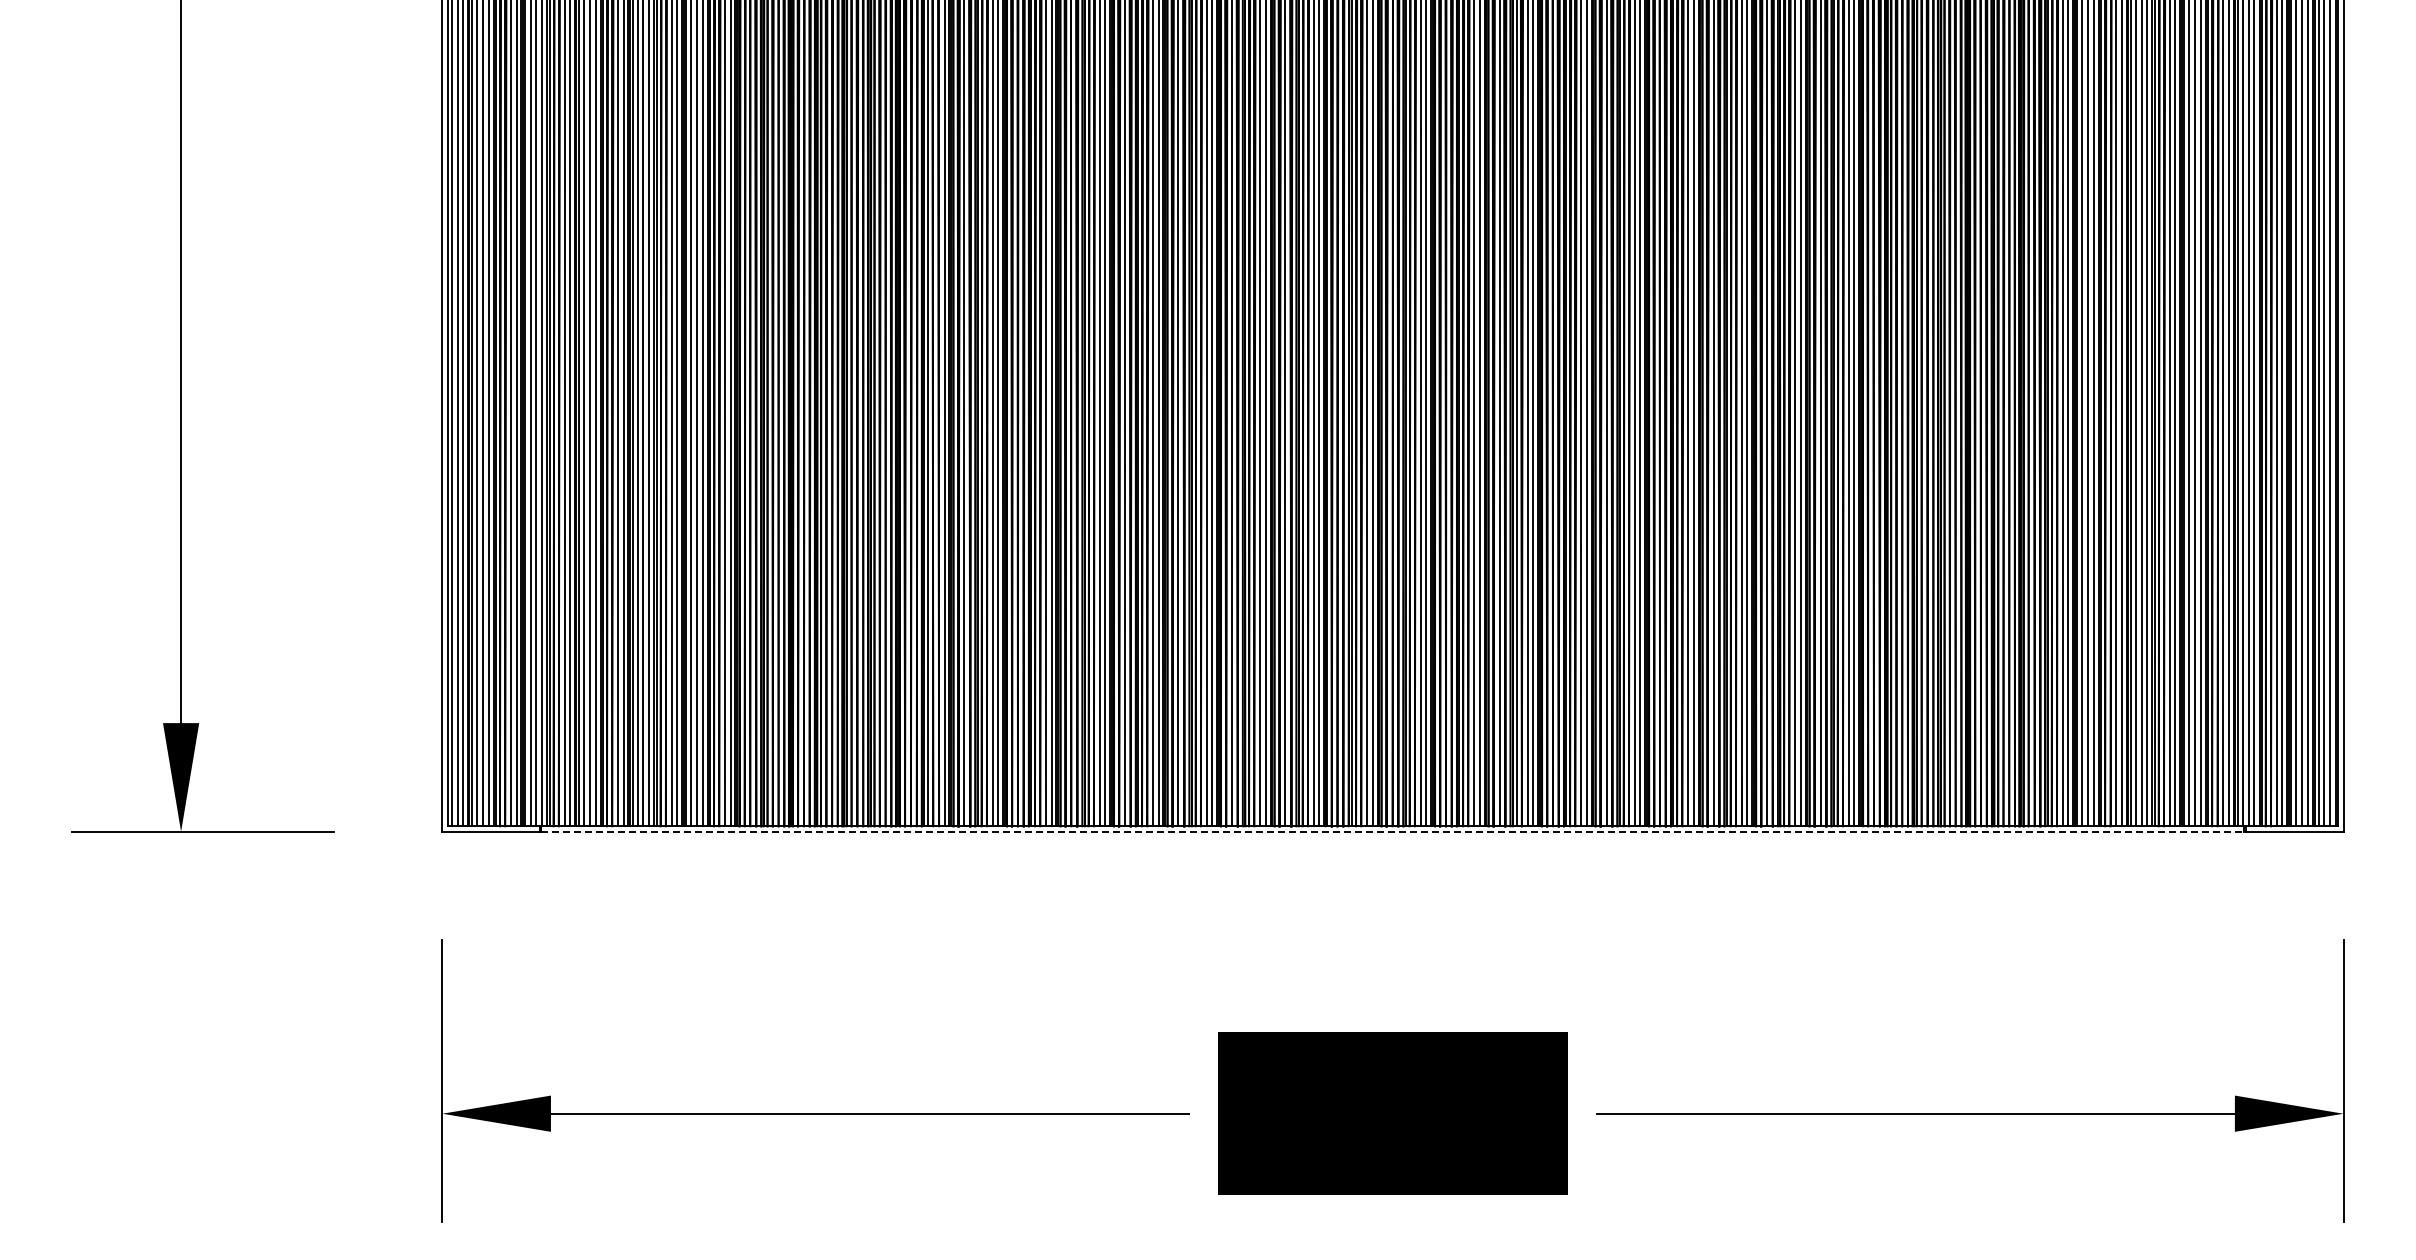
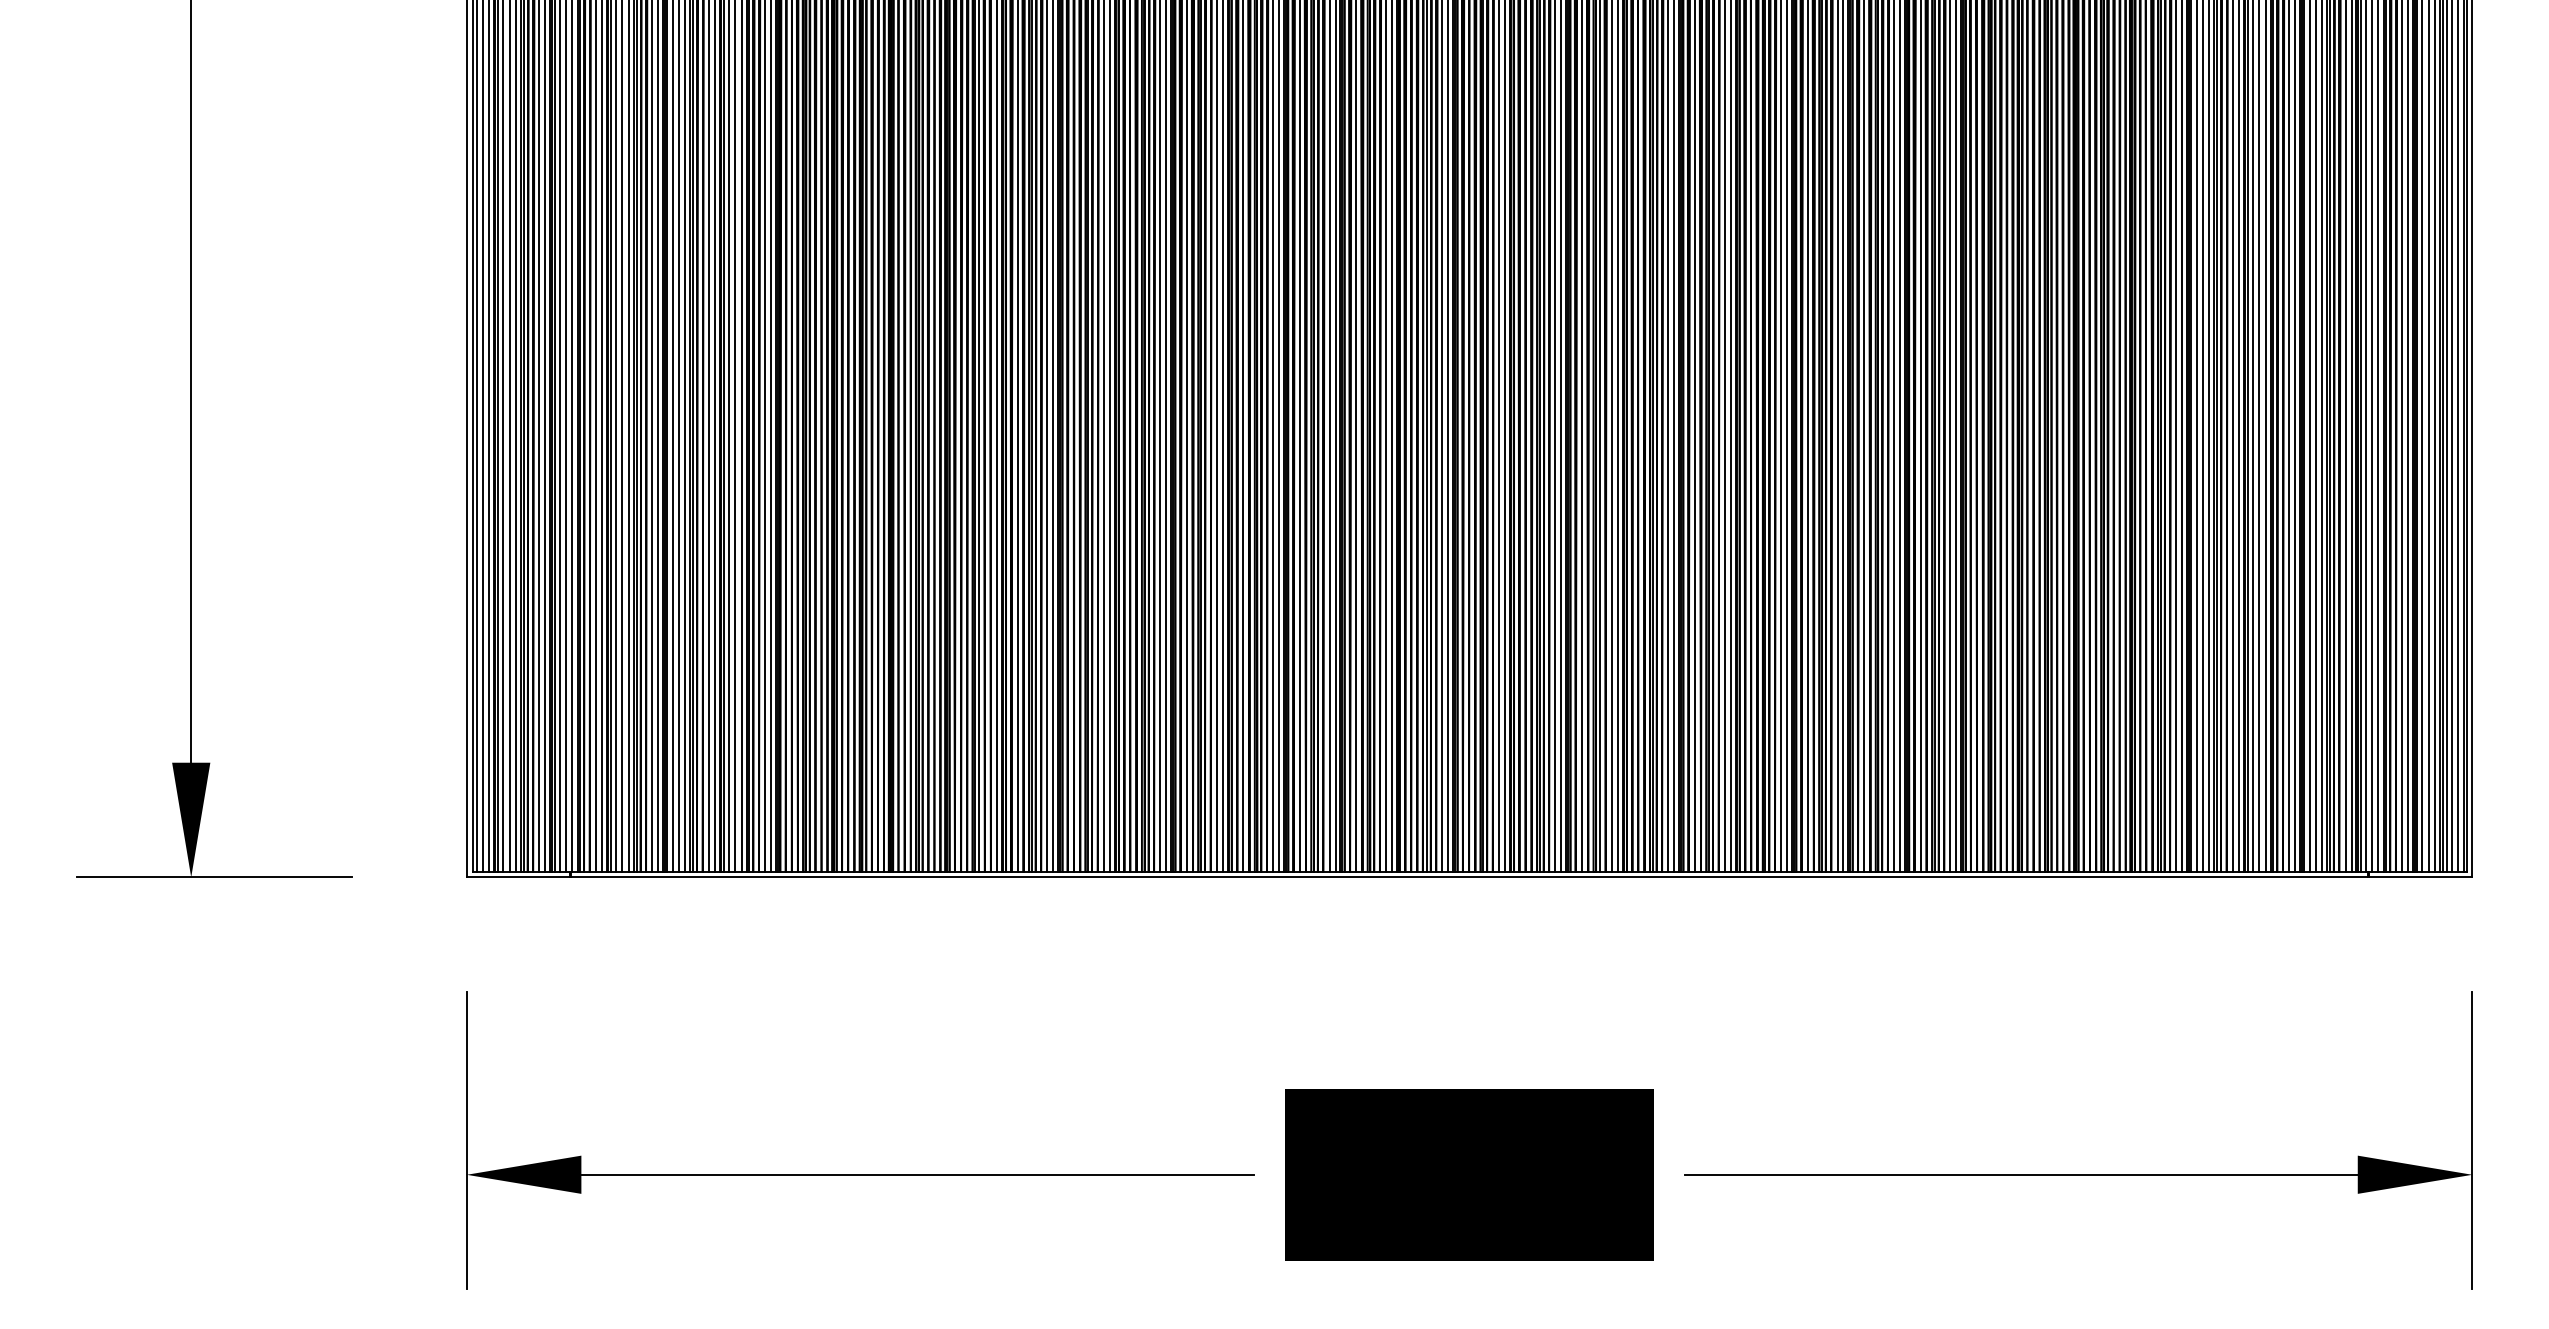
line: (1393, 831) -> (1470, 877), dashed -> solid

